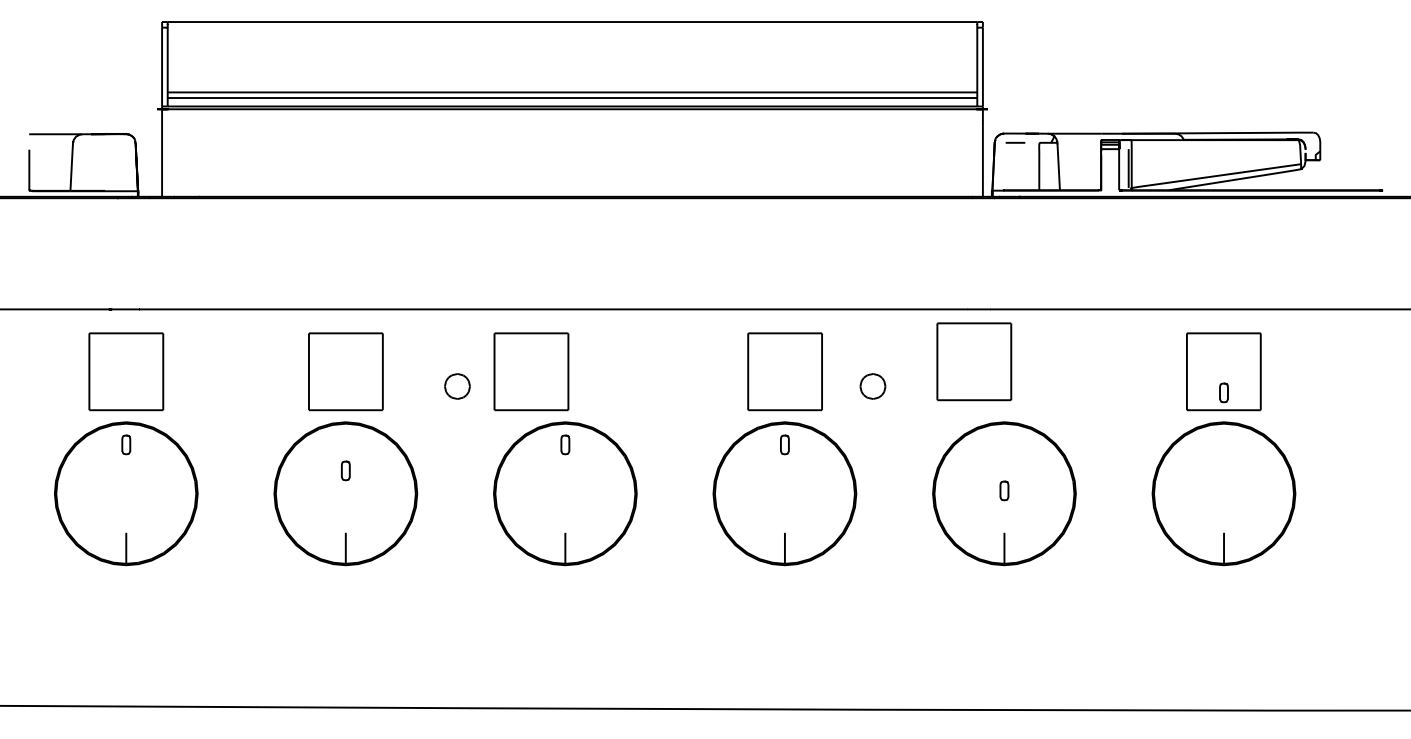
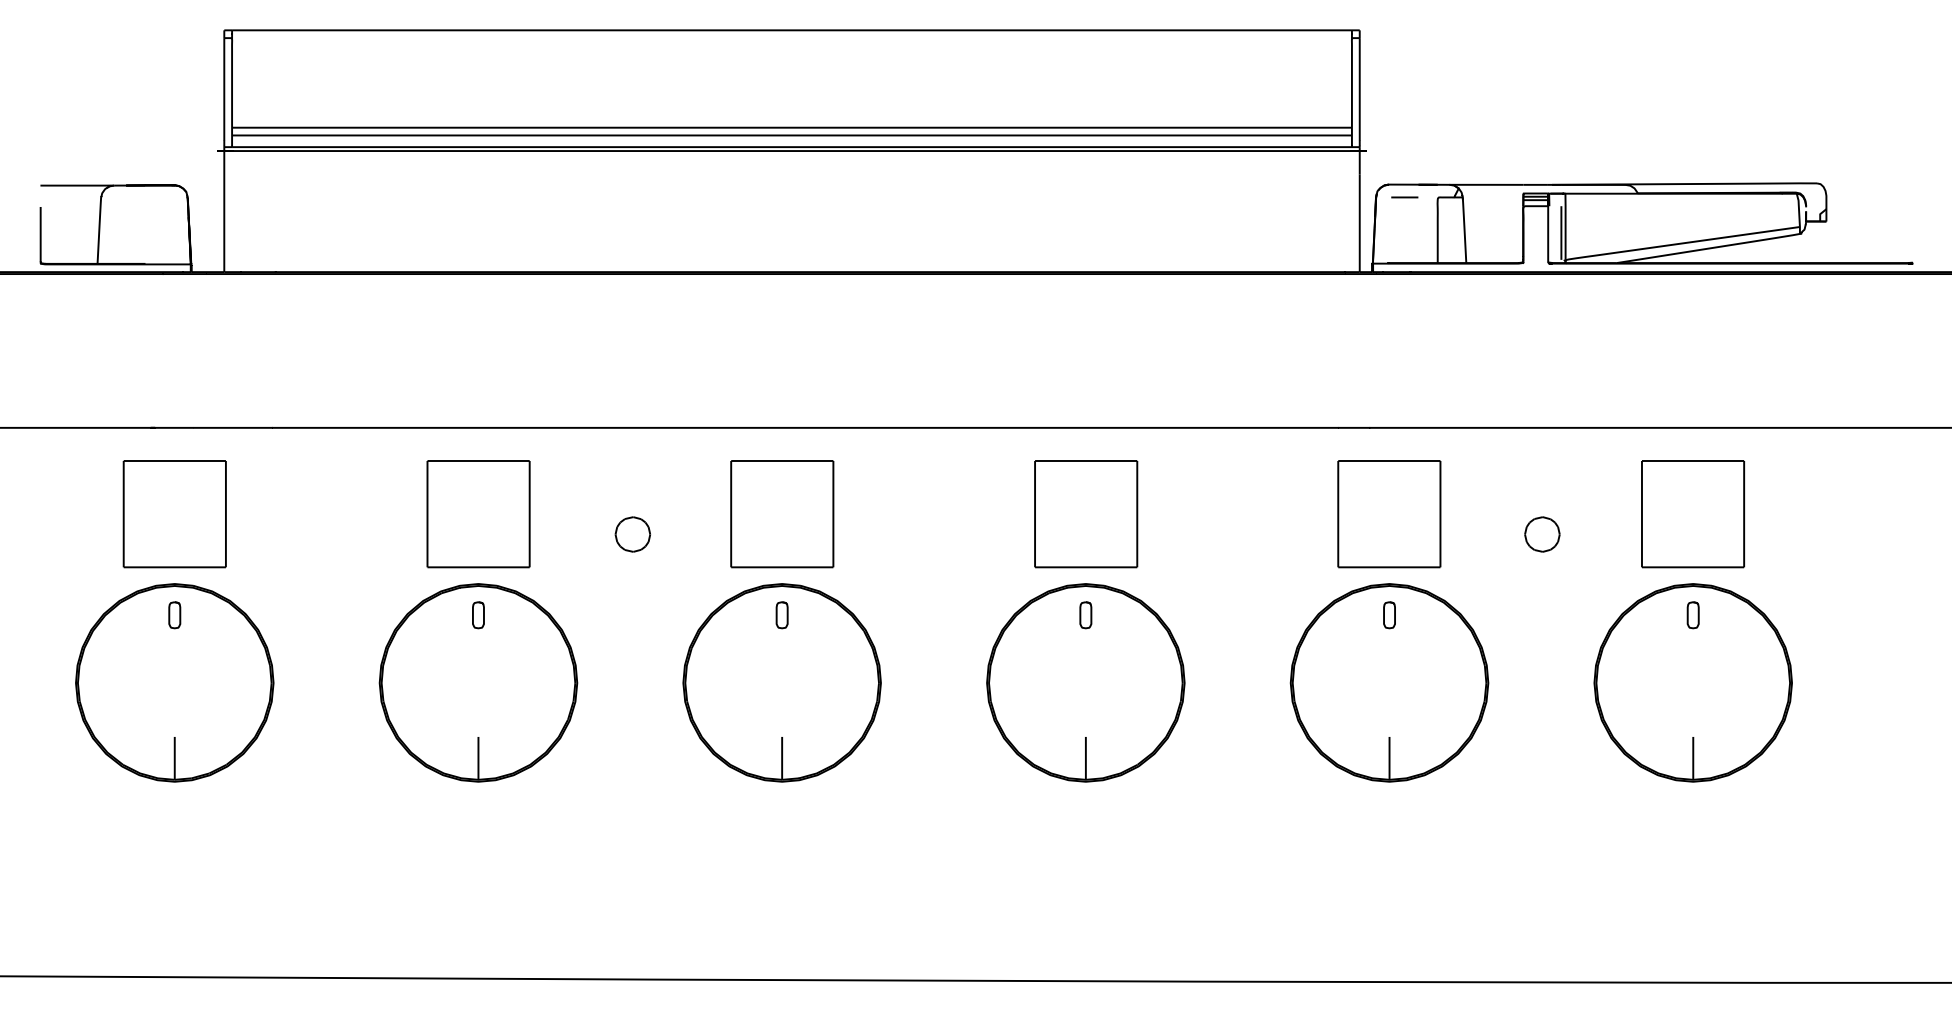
part: (974, 361) -> (1389, 513), moved
part: (531, 371) -> (782, 513), moved
part: (872, 386) -> (1541, 534), moved
part: (1223, 392) -> (1692, 614), moved
part: (345, 470) -> (478, 614), moved
part: (1004, 490) -> (1389, 614), moved

